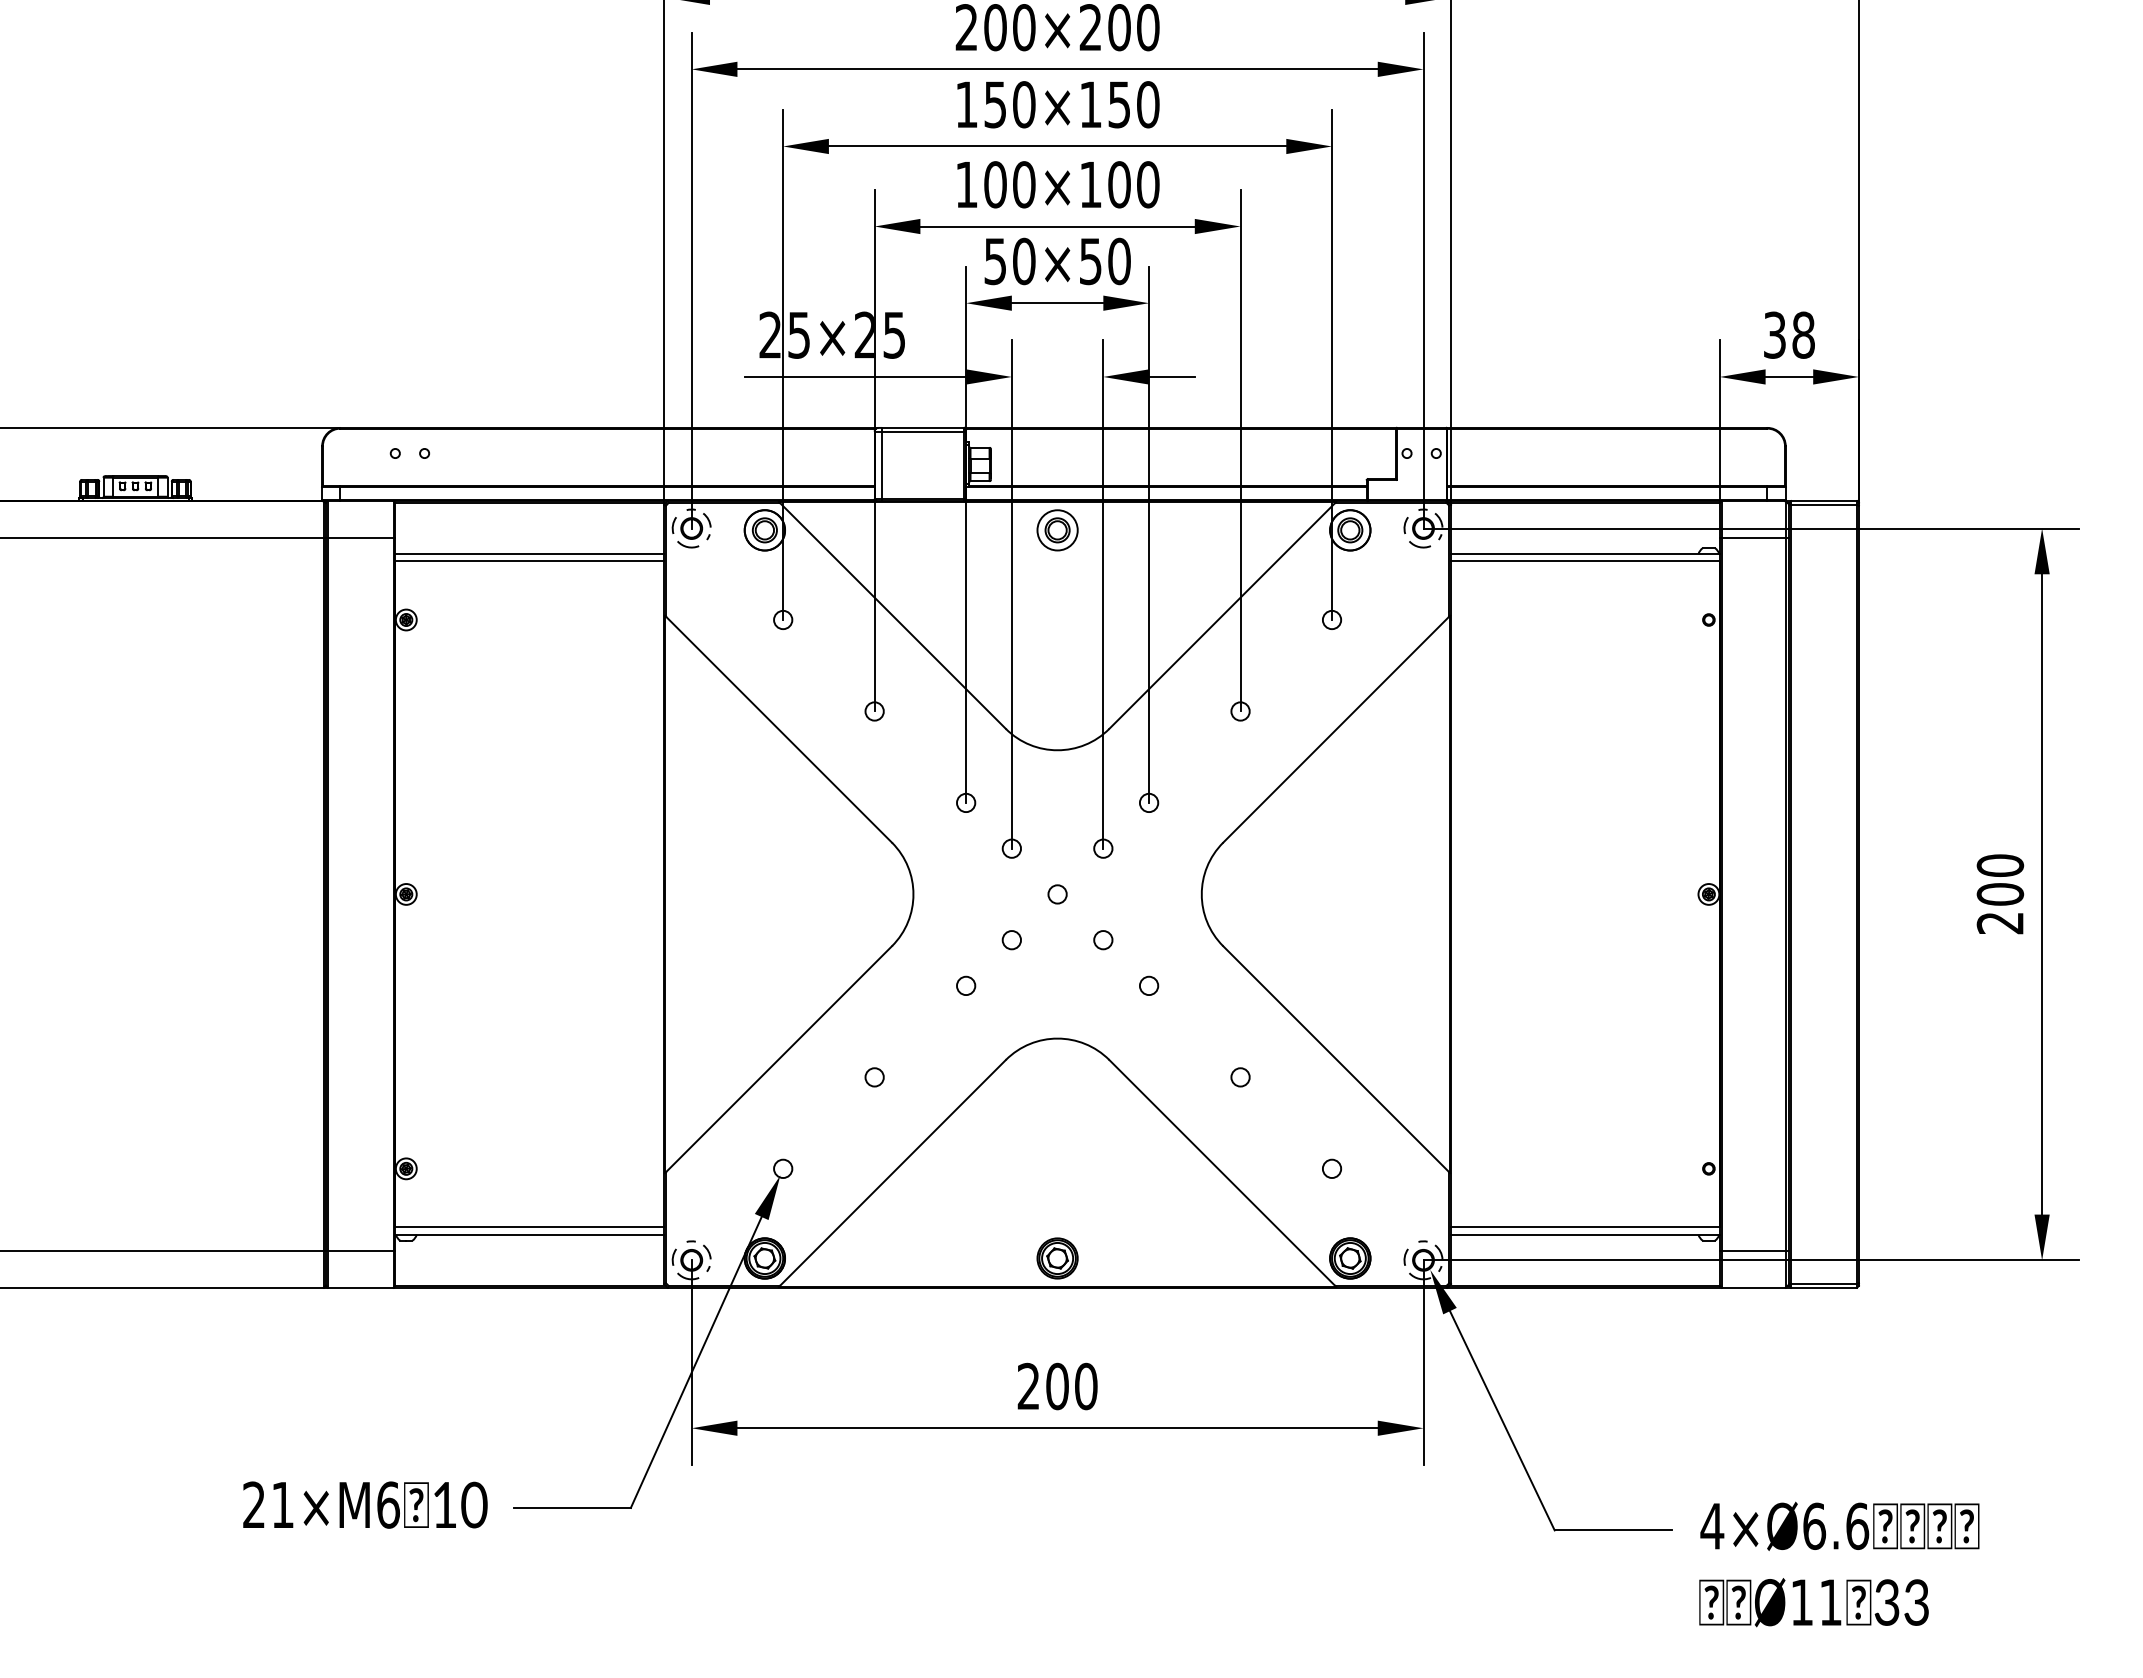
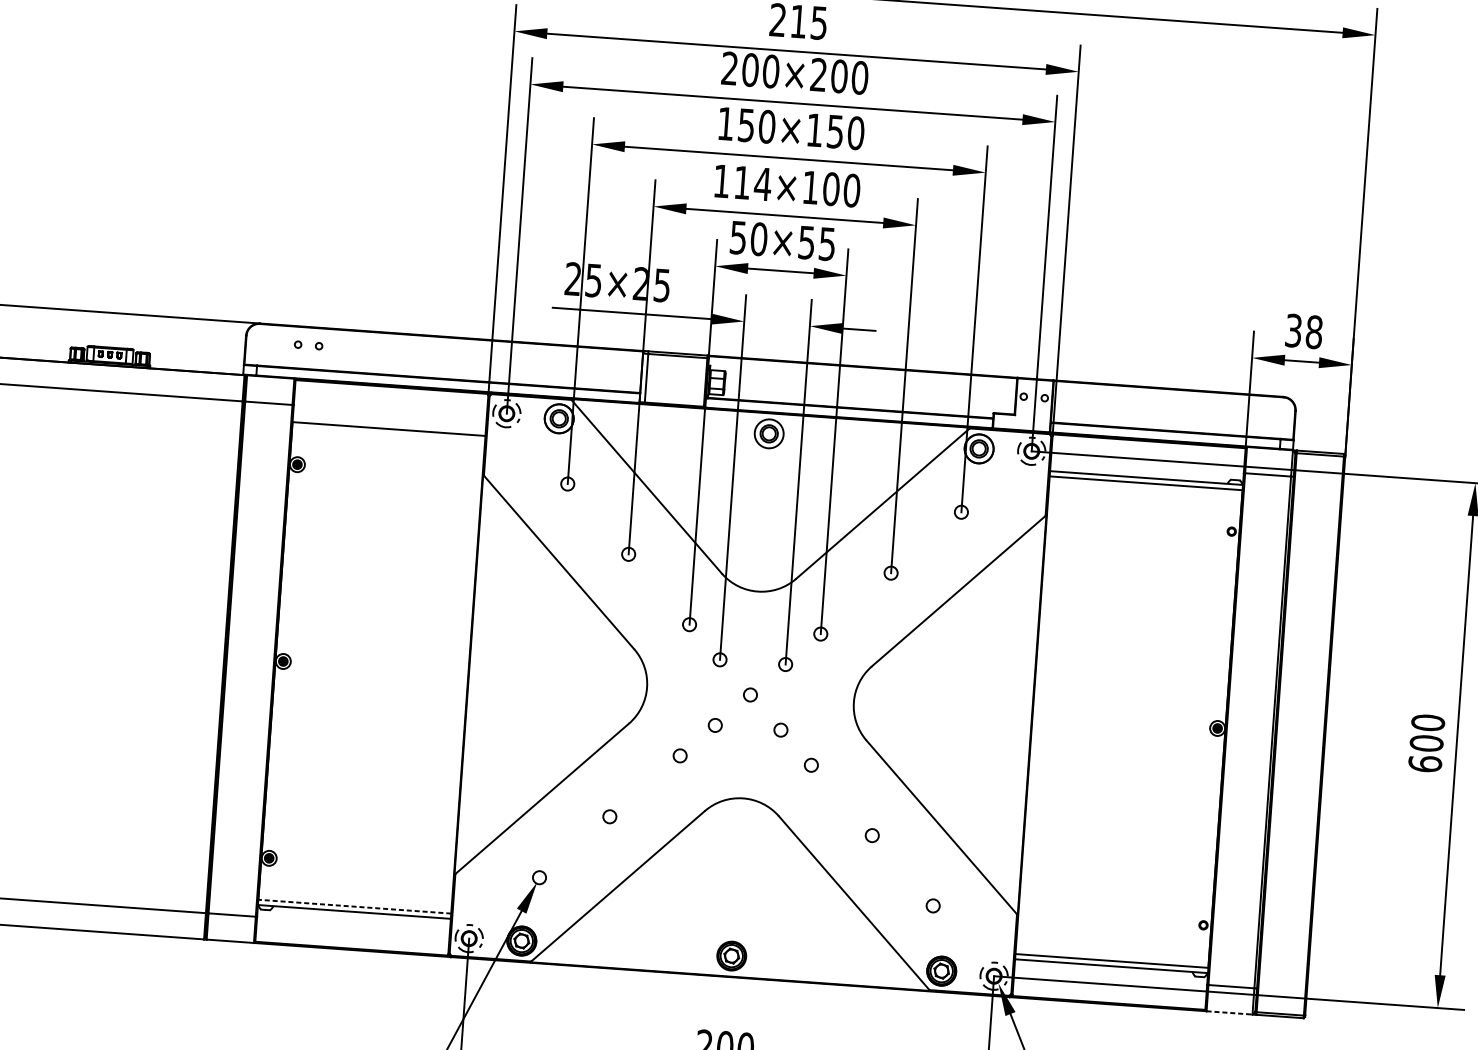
text: (1010, 184) -> (753, 183), 100×100 -> 114×100
text: (1119, 261) -> (827, 244), 50×50 -> 50×55
line: (529, 554) -> (389, 424), removed
text: (2000, 922) -> (1425, 763), 200 -> 600
line: (529, 1227) -> (354, 906), solid -> dashed
line: (1754, 1287) -> (1230, 1012), solid -> dashed

